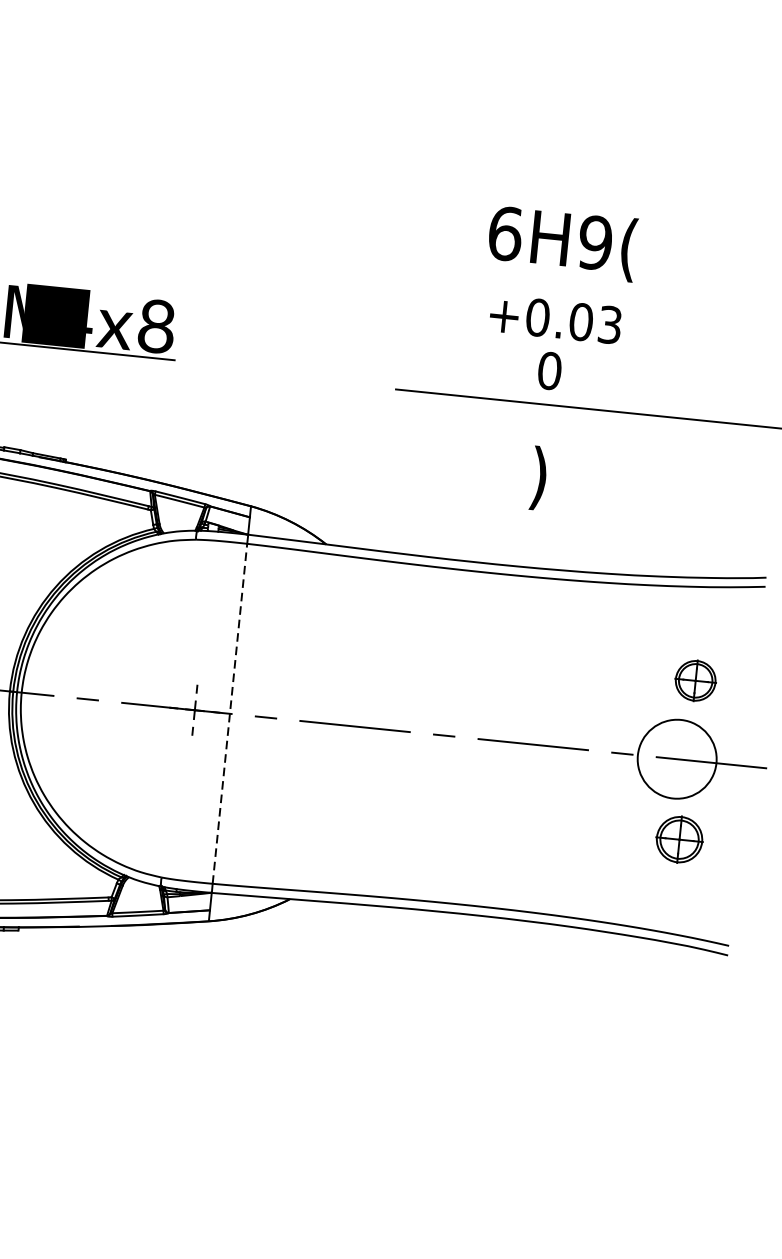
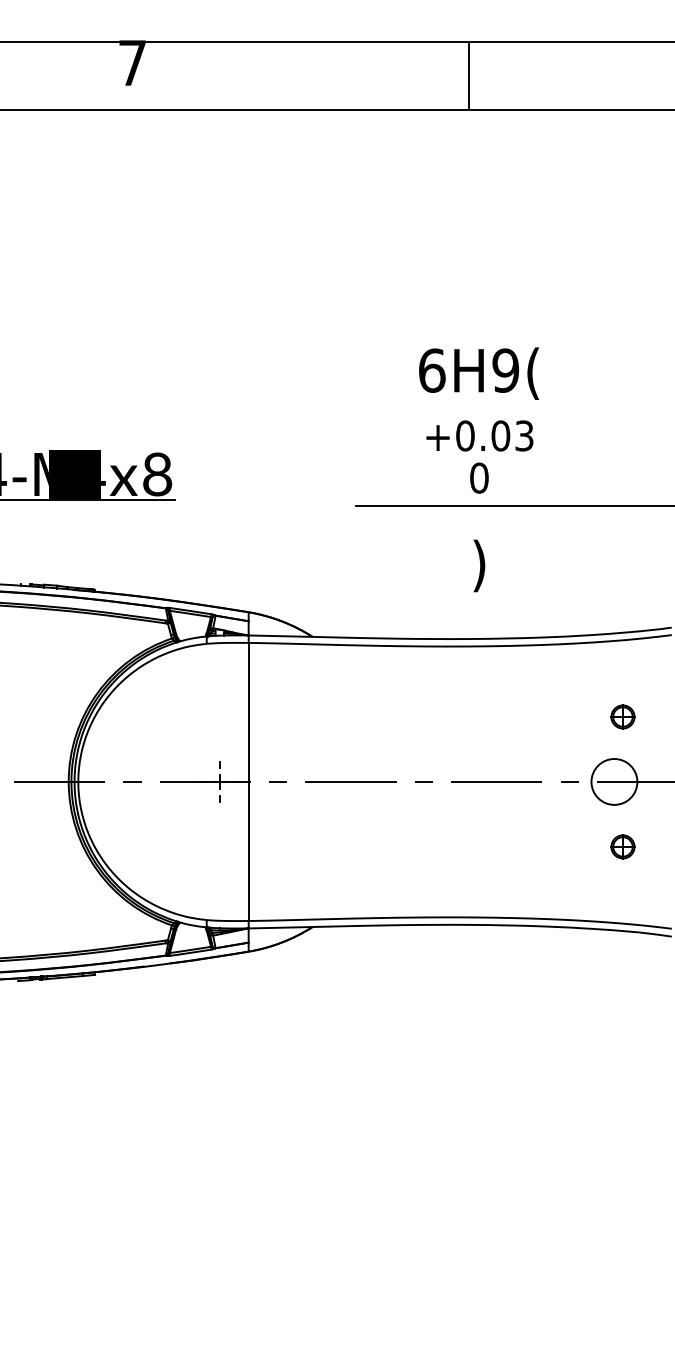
part: (695, 680) -> (622, 716), size x0.71
line: (229, 713) -> (248, 781), dashed -> solid
circle: (677, 758) -> (614, 781), size x0.71
part: (679, 839) -> (622, 846), size x0.62

